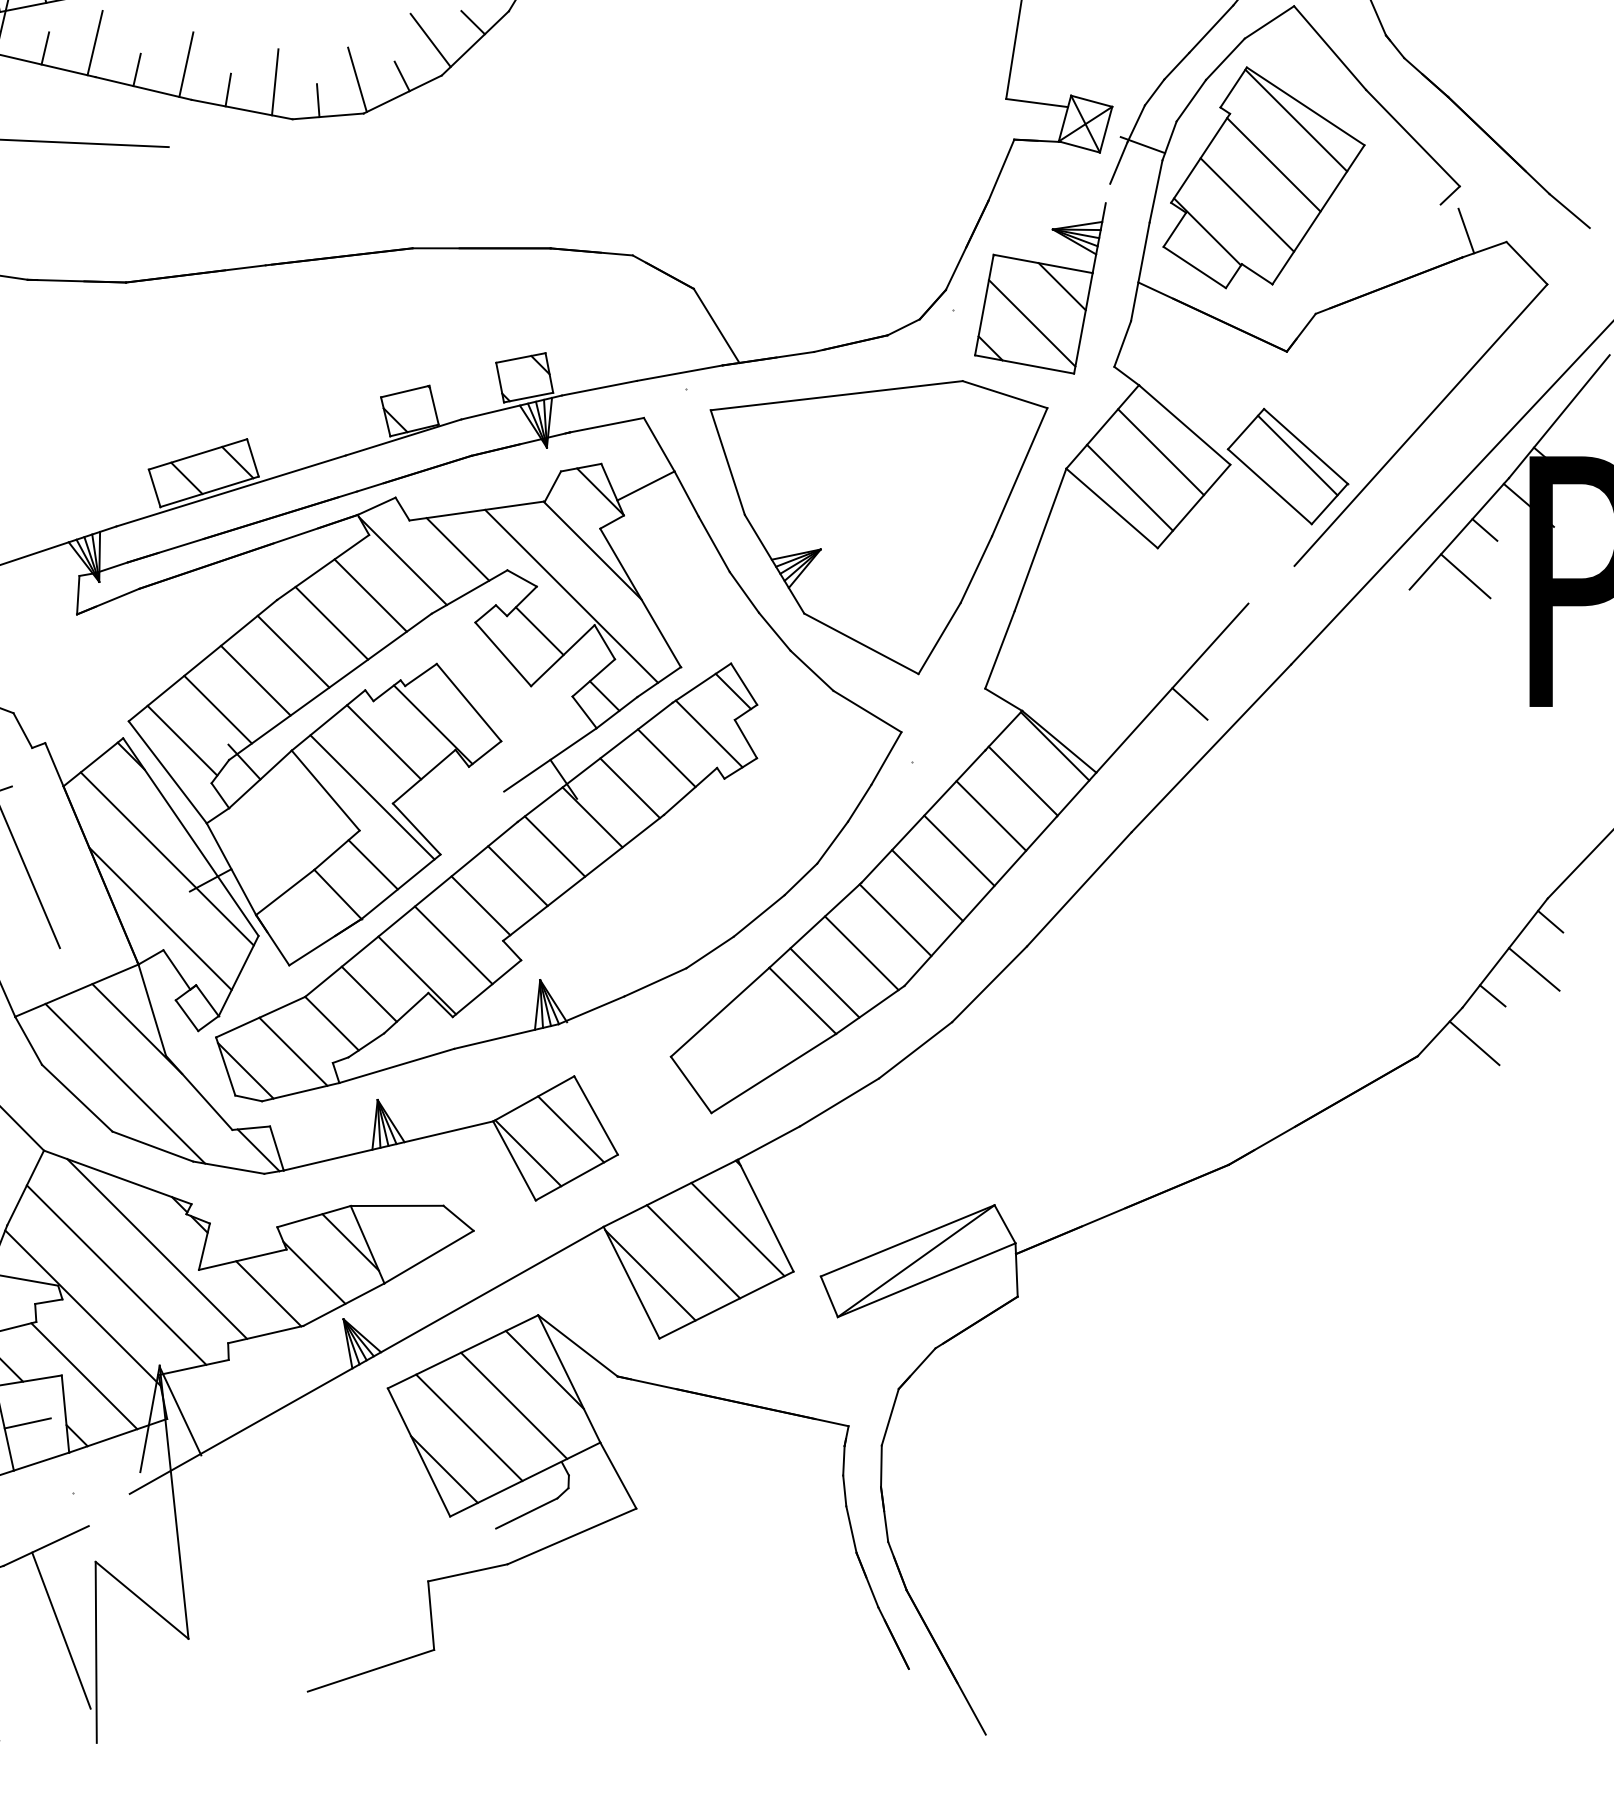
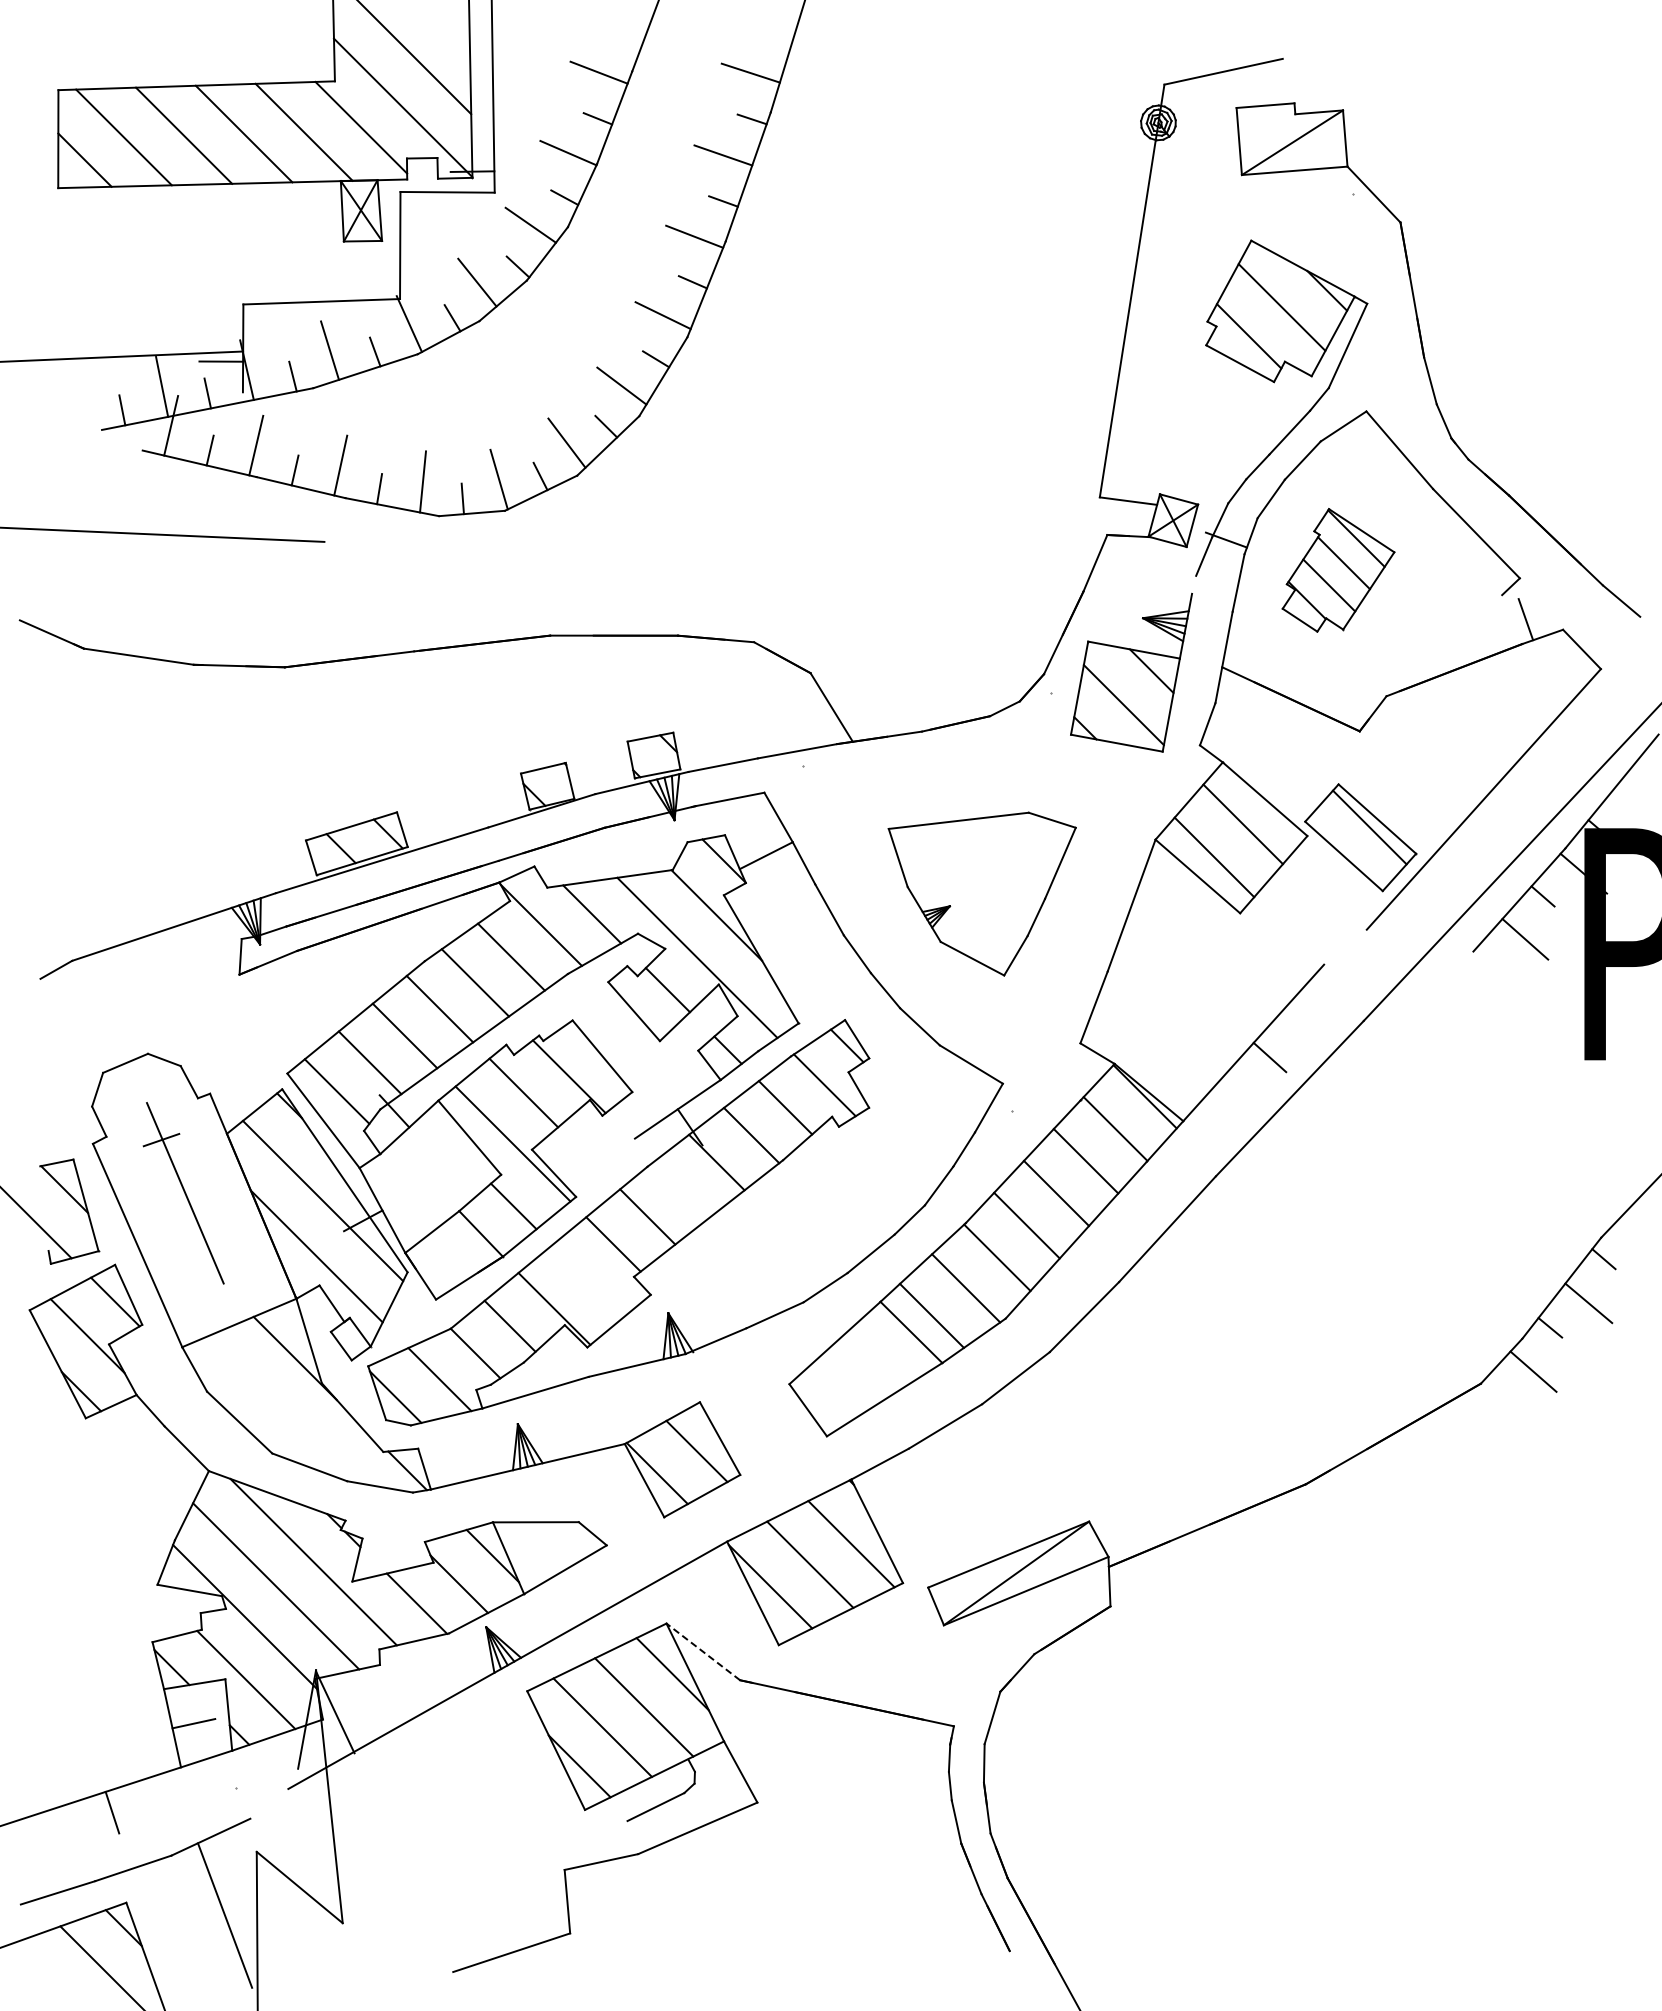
part: (1263, 177) -> (1338, 570), size x0.6
part: (879, 526) -> (982, 893), size x0.6
line: (555, 846) -> (682, 1189), removed
line: (453, 944) -> (588, 1280), removed
line: (125, 1084) -> (284, 1409), removed
line: (577, 1345) -> (702, 1651), solid -> dashed

